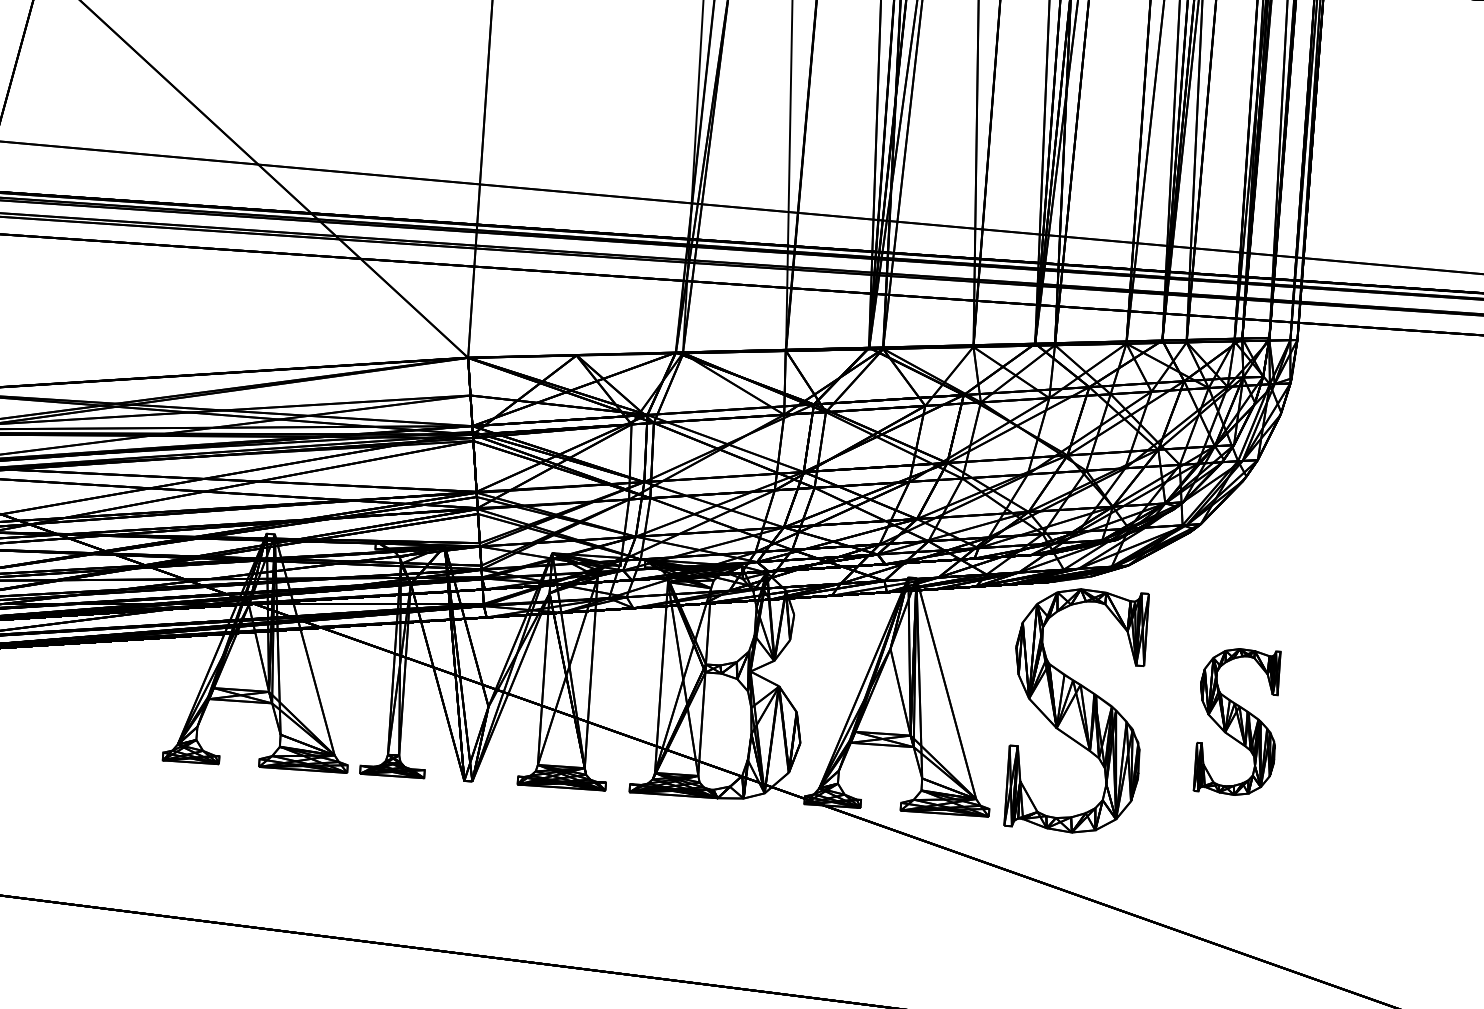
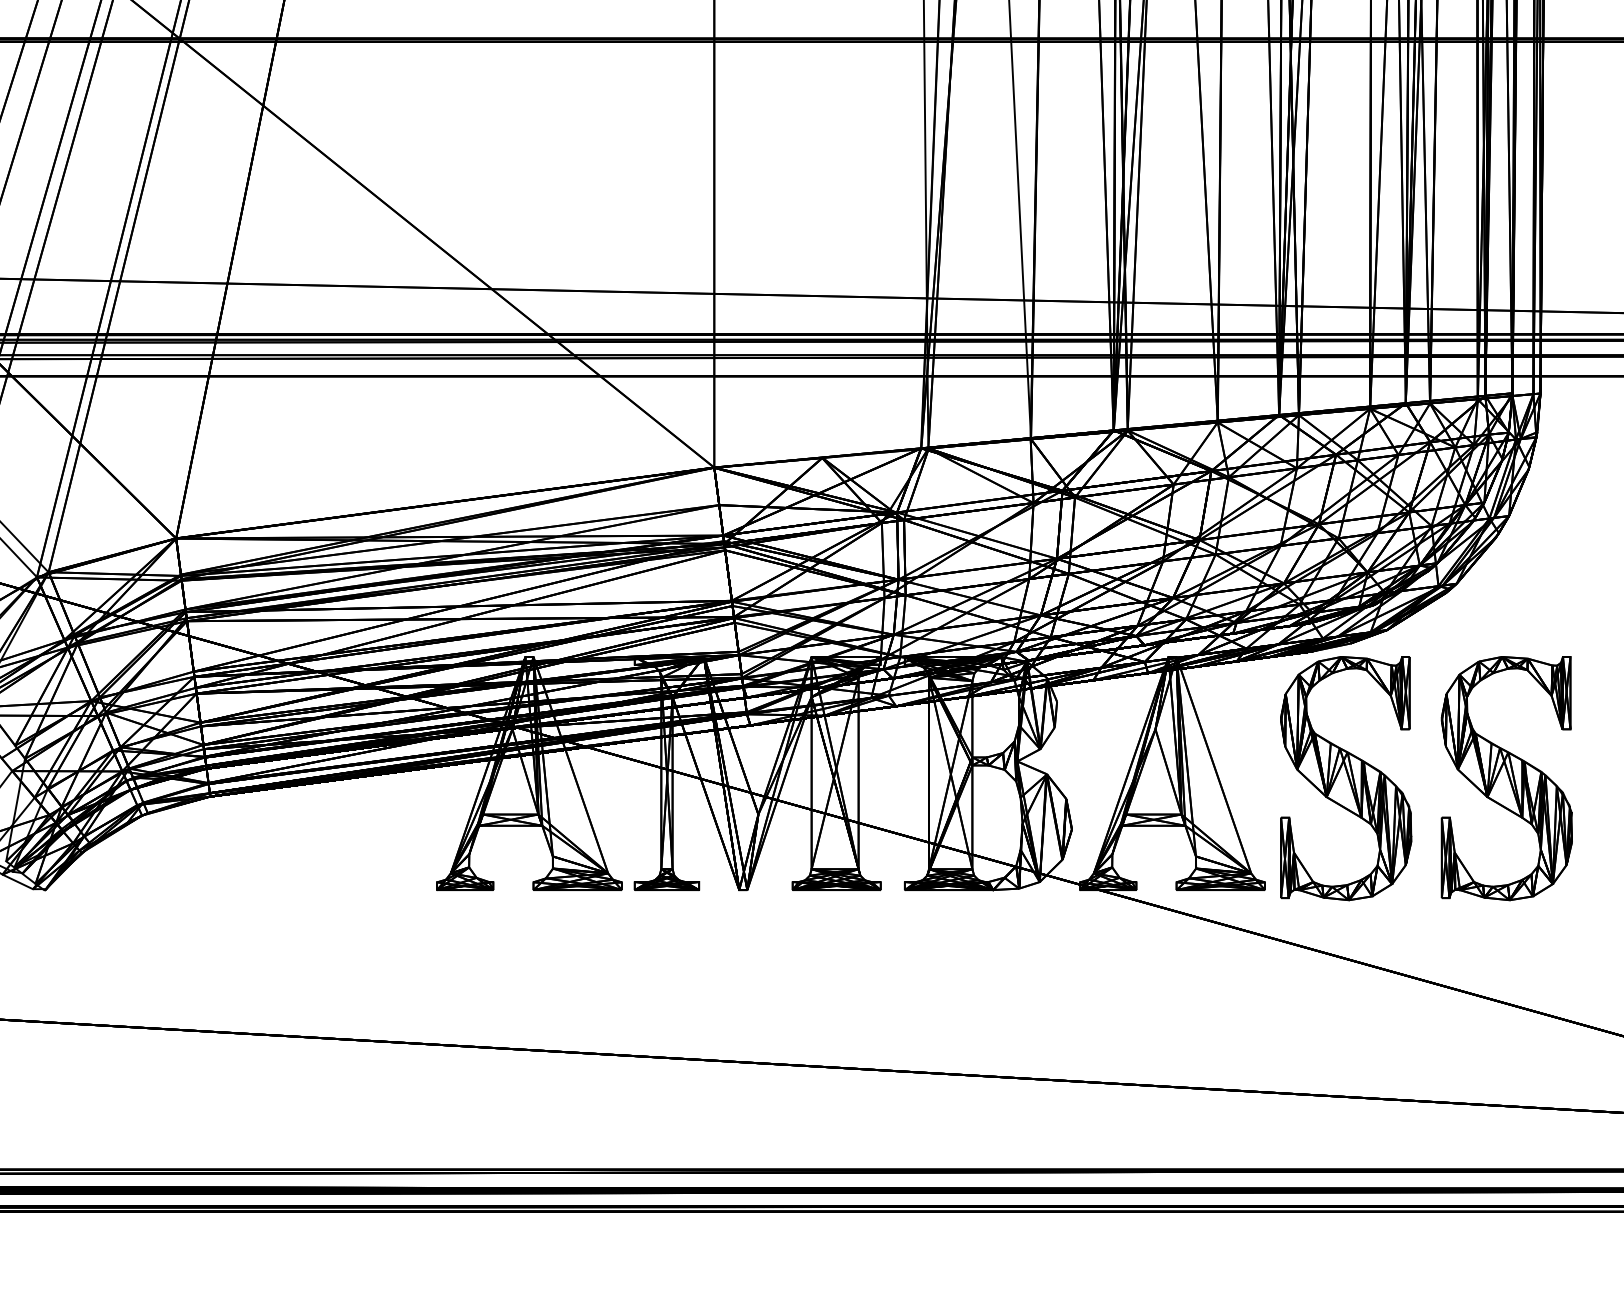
part: (1237, 721) -> (1506, 778), size x1.67

